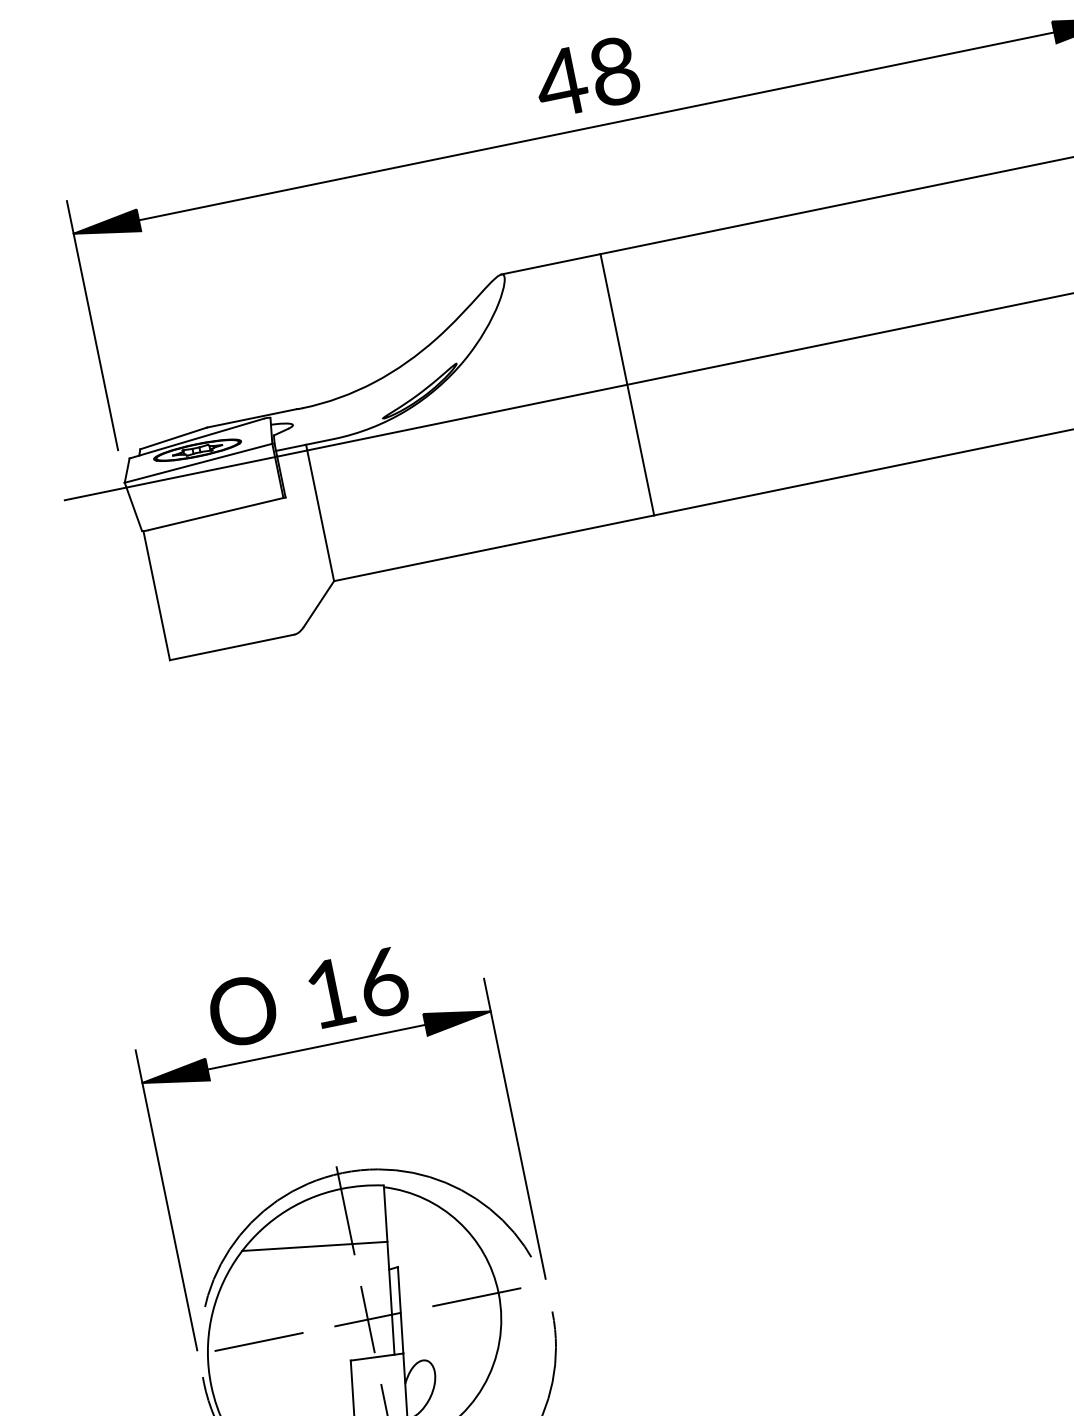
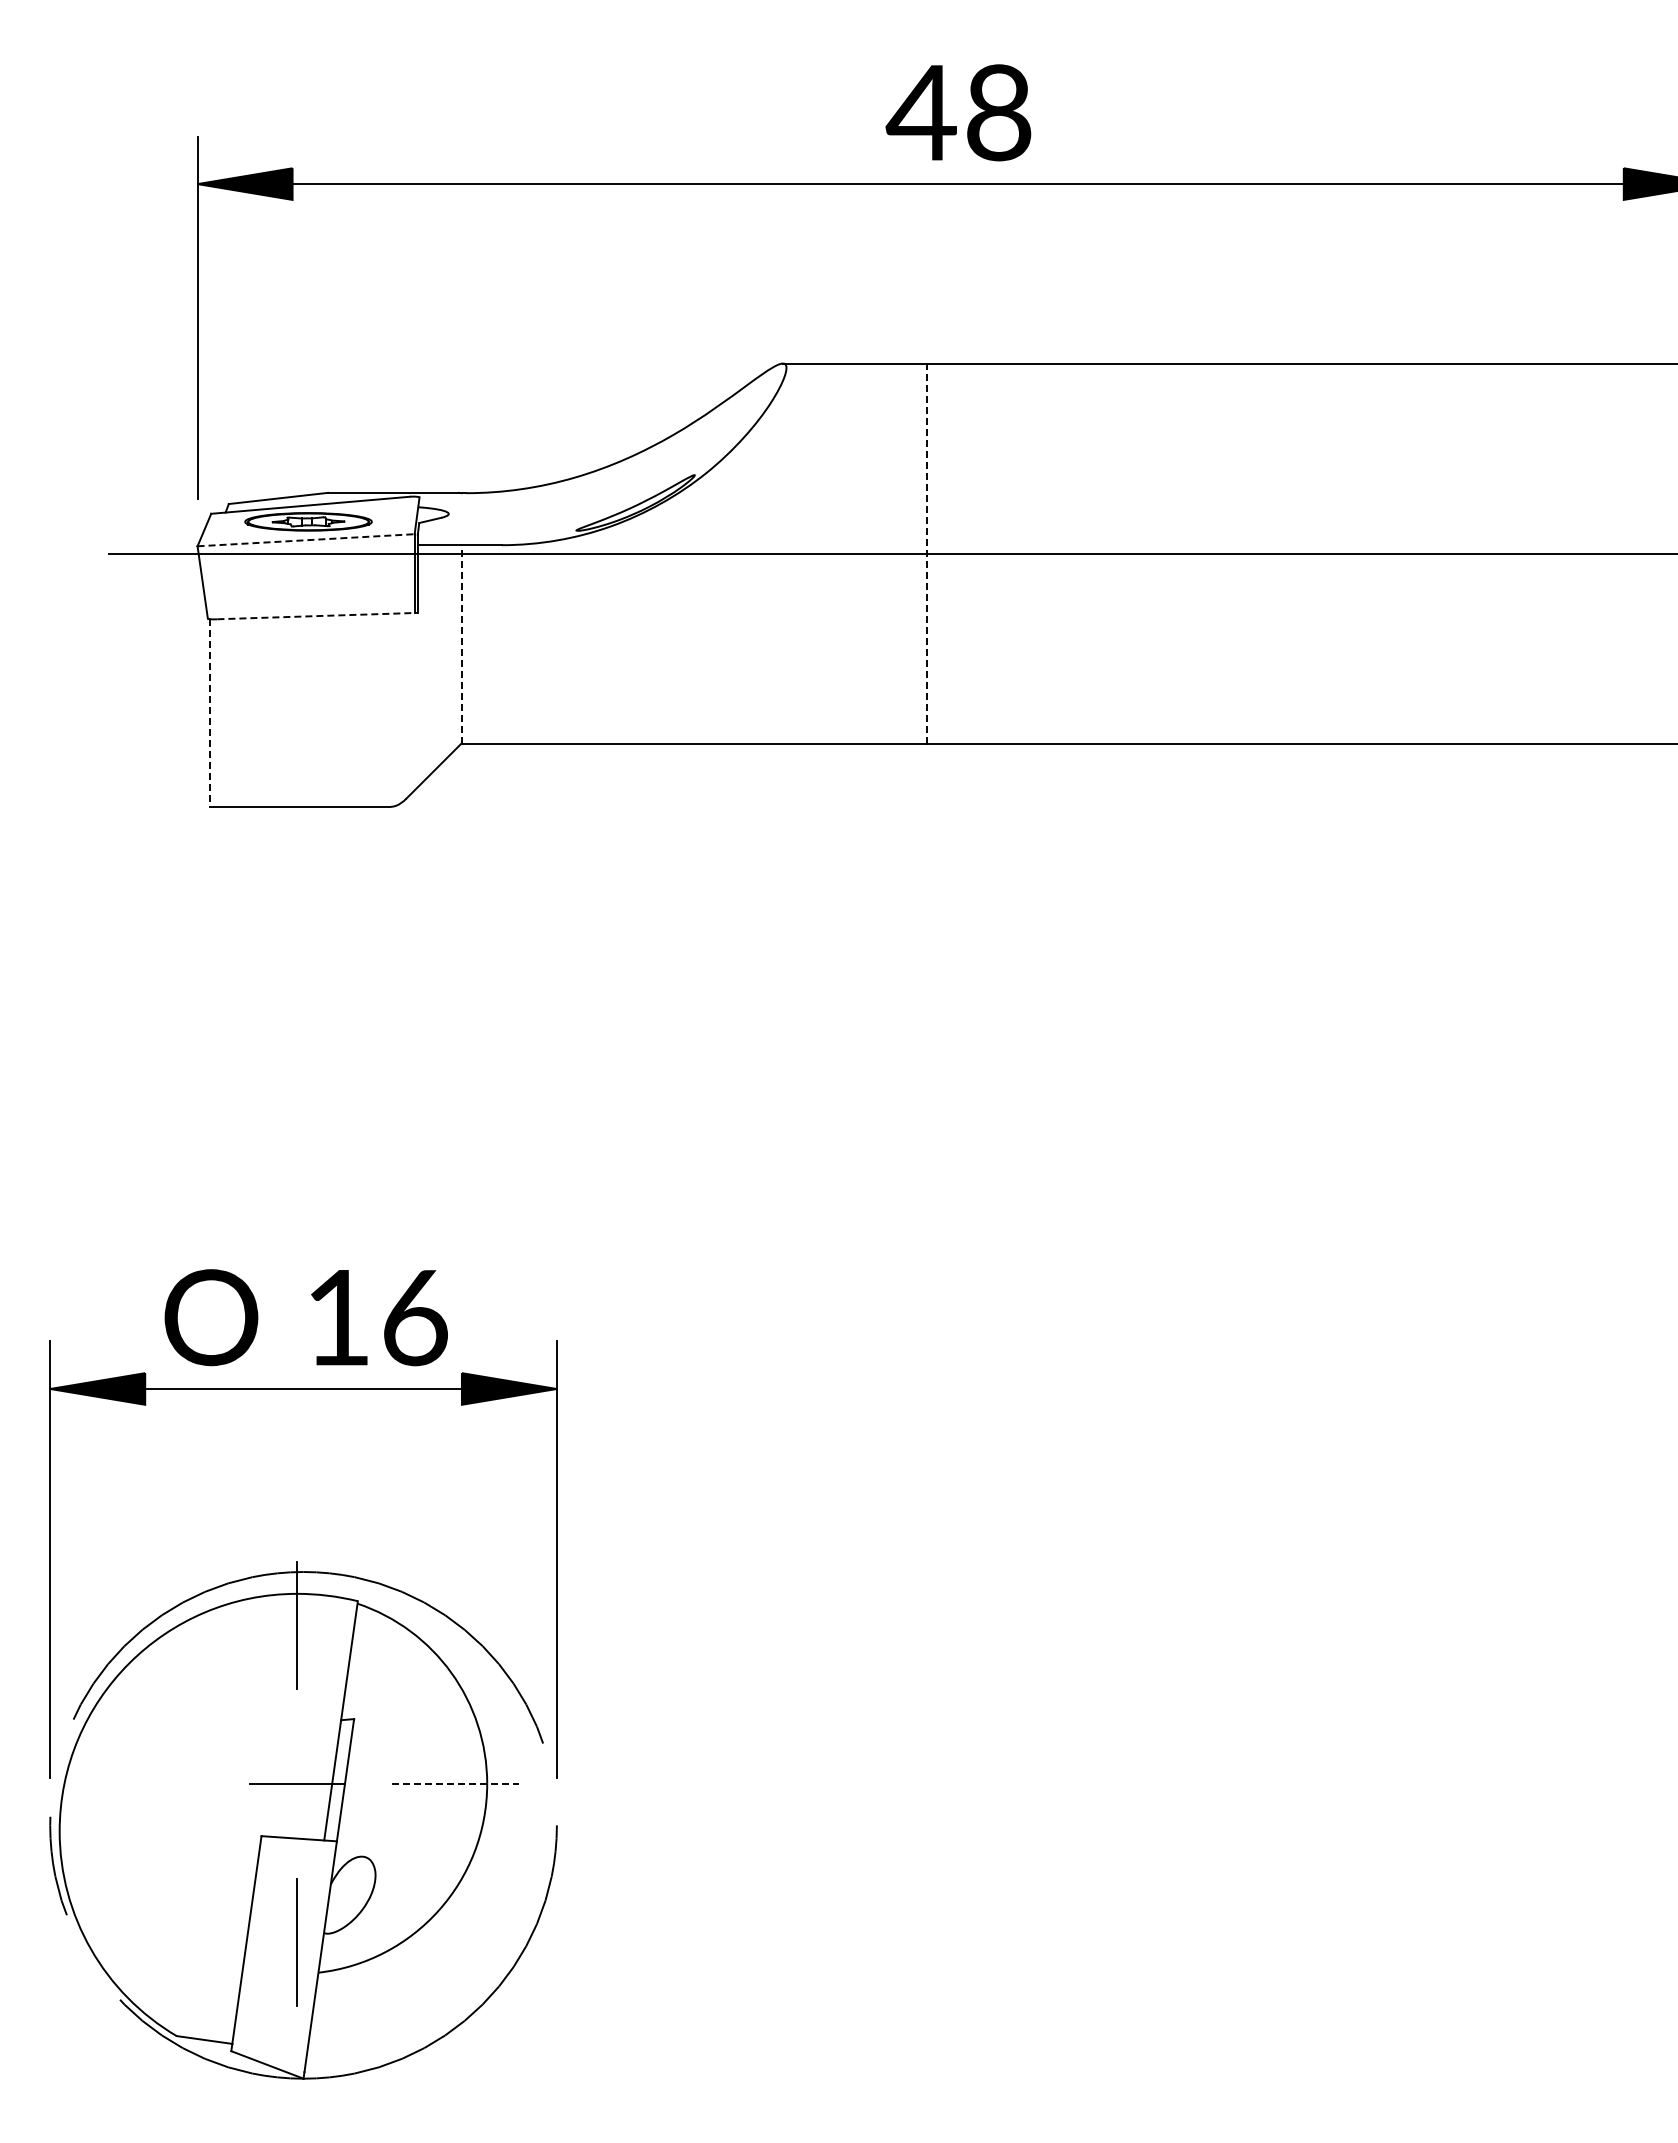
line: (627, 384) -> (927, 553), solid -> dashed
line: (198, 463) -> (306, 540), solid -> dashed
line: (319, 512) -> (461, 643), solid -> dashed
line: (217, 513) -> (318, 616), solid -> dashed
line: (156, 596) -> (209, 713), solid -> dashed
line: (314, 1246) -> (243, 1666), removed
line: (477, 1296) -> (456, 1783), solid -> dashed
line: (368, 1319) -> (297, 1783), removed
line: (258, 1341) -> (138, 1783), removed

